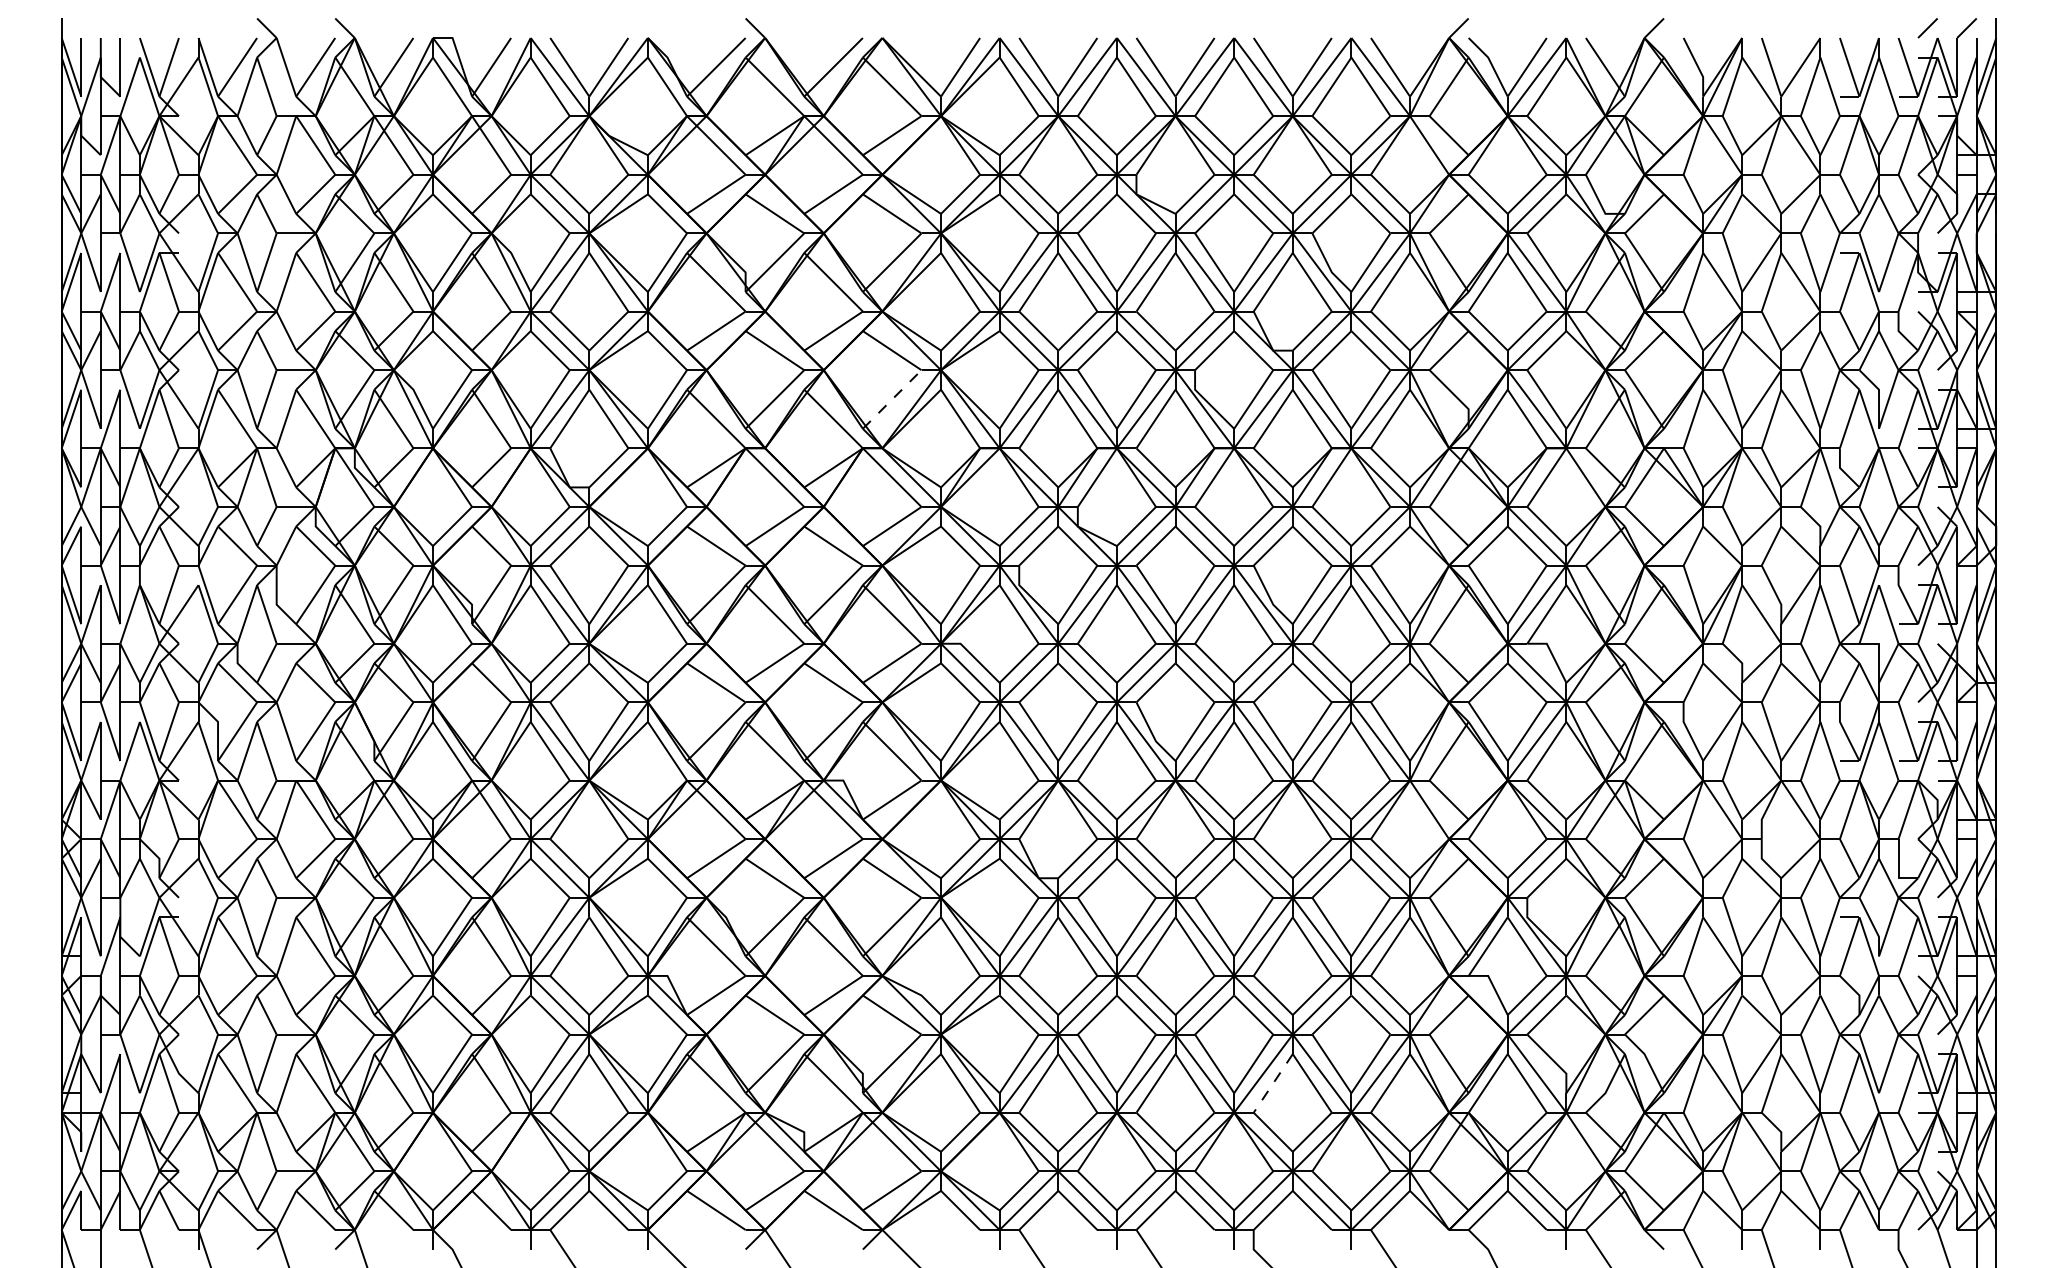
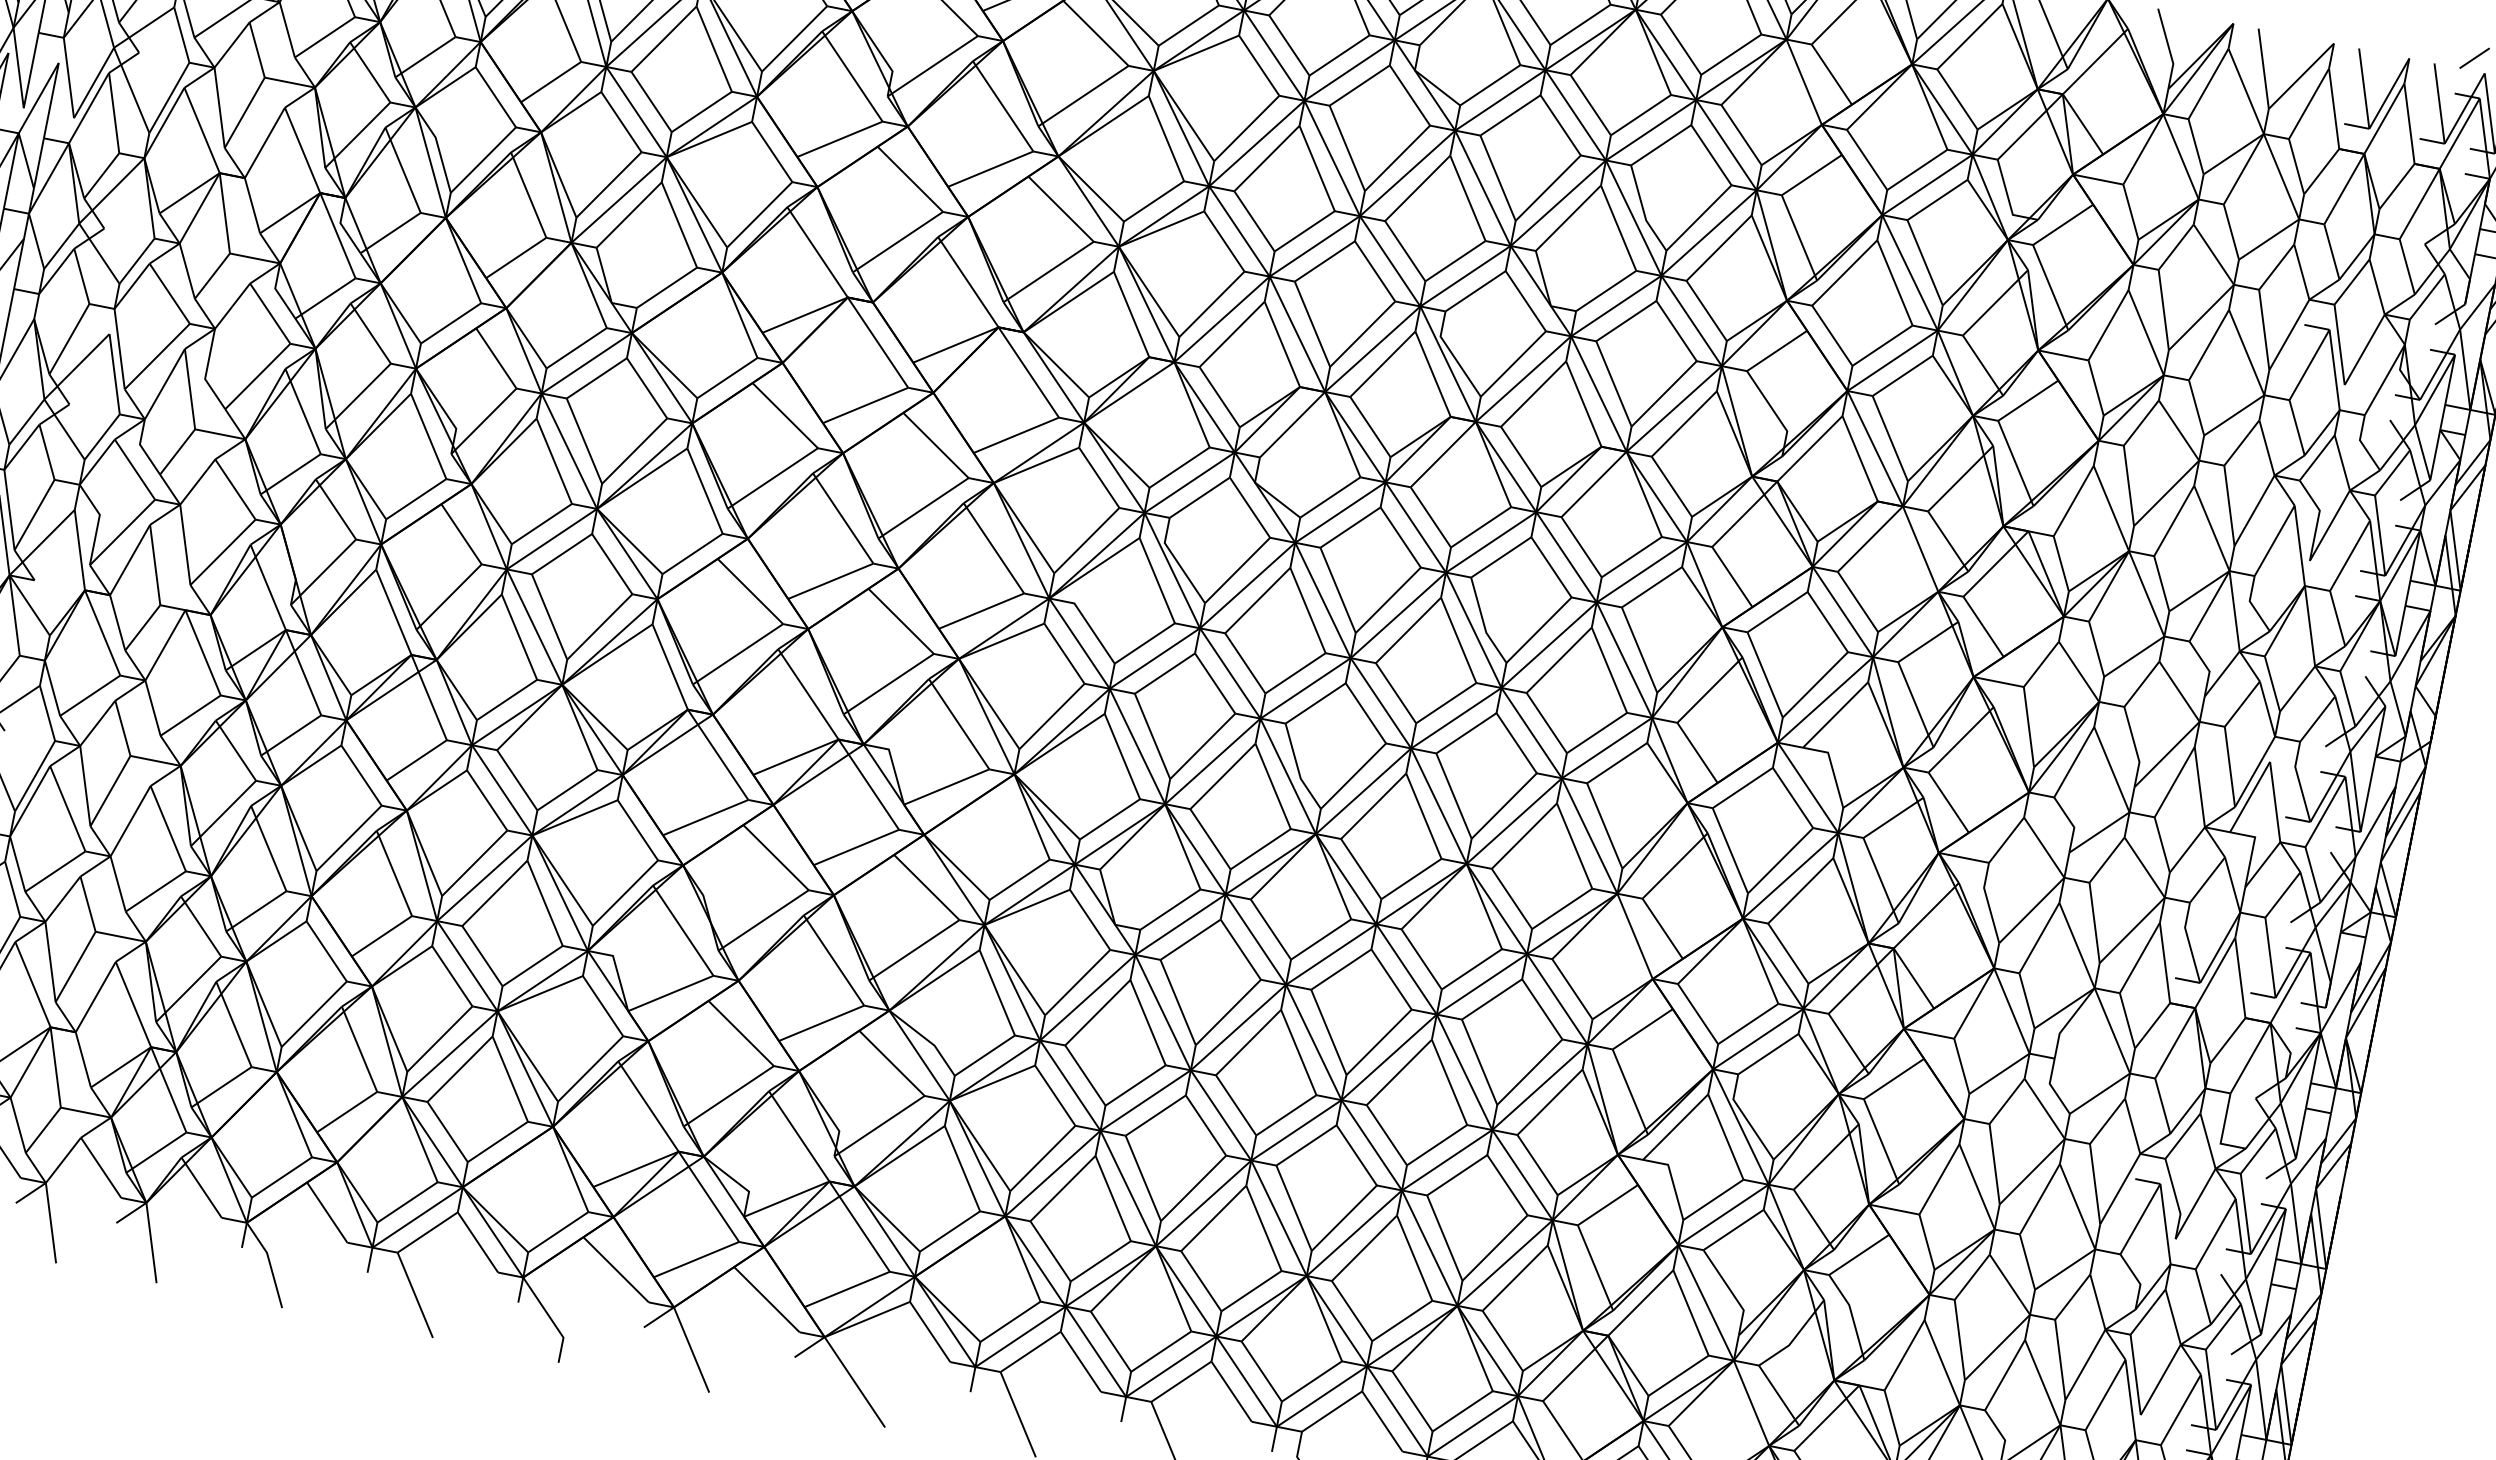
line: (892, 399) -> (1049, 272), dashed -> solid
line: (1272, 1083) -> (1363, 1248), dashed -> solid

